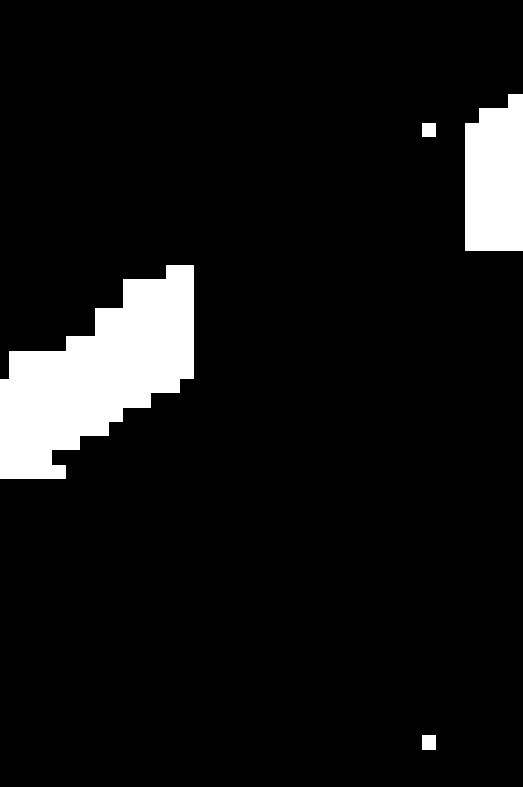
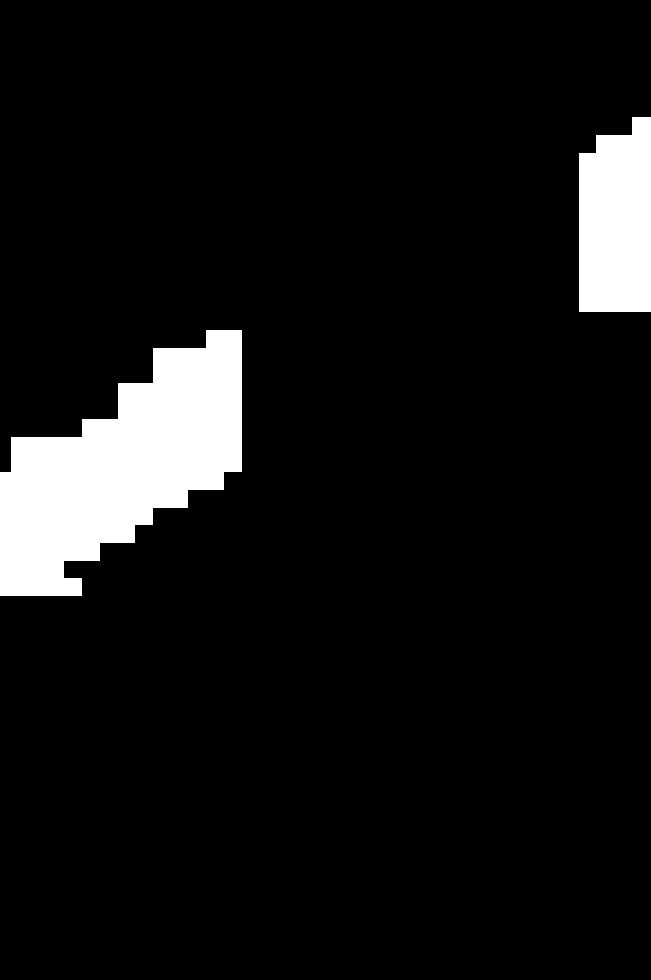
fill: (429, 129) -> (534, 161), added
fill: (429, 742) -> (534, 924), added

